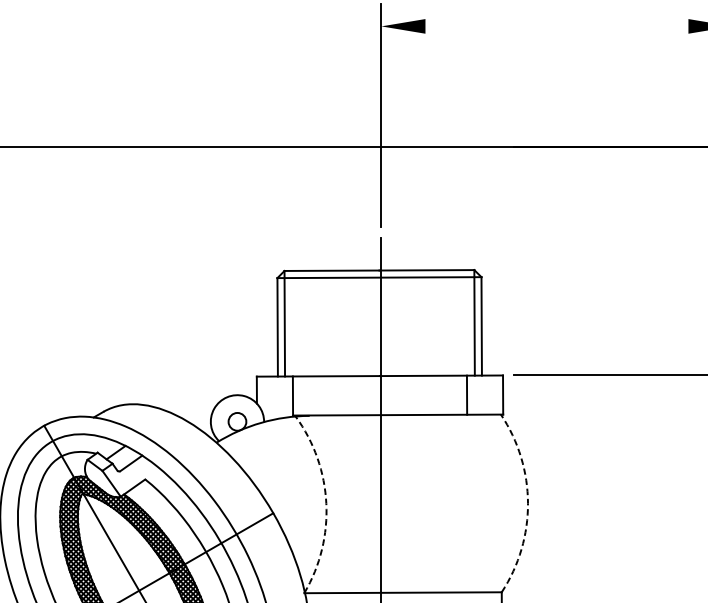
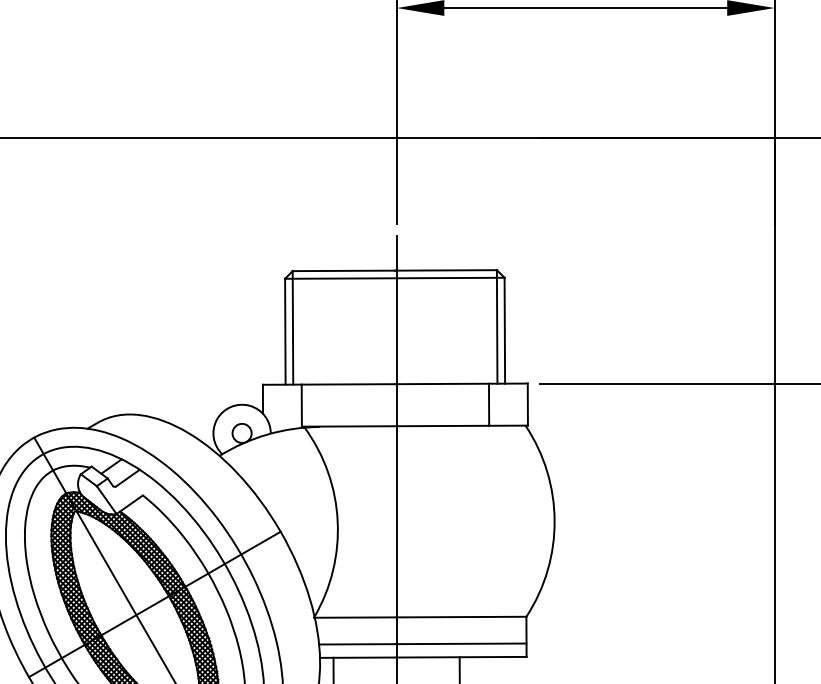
line: (556, 26) -> (585, 8), added
arc: (326, 503) -> (337, 521), dashed -> solid
arc: (527, 503) -> (554, 521), dashed -> solid

